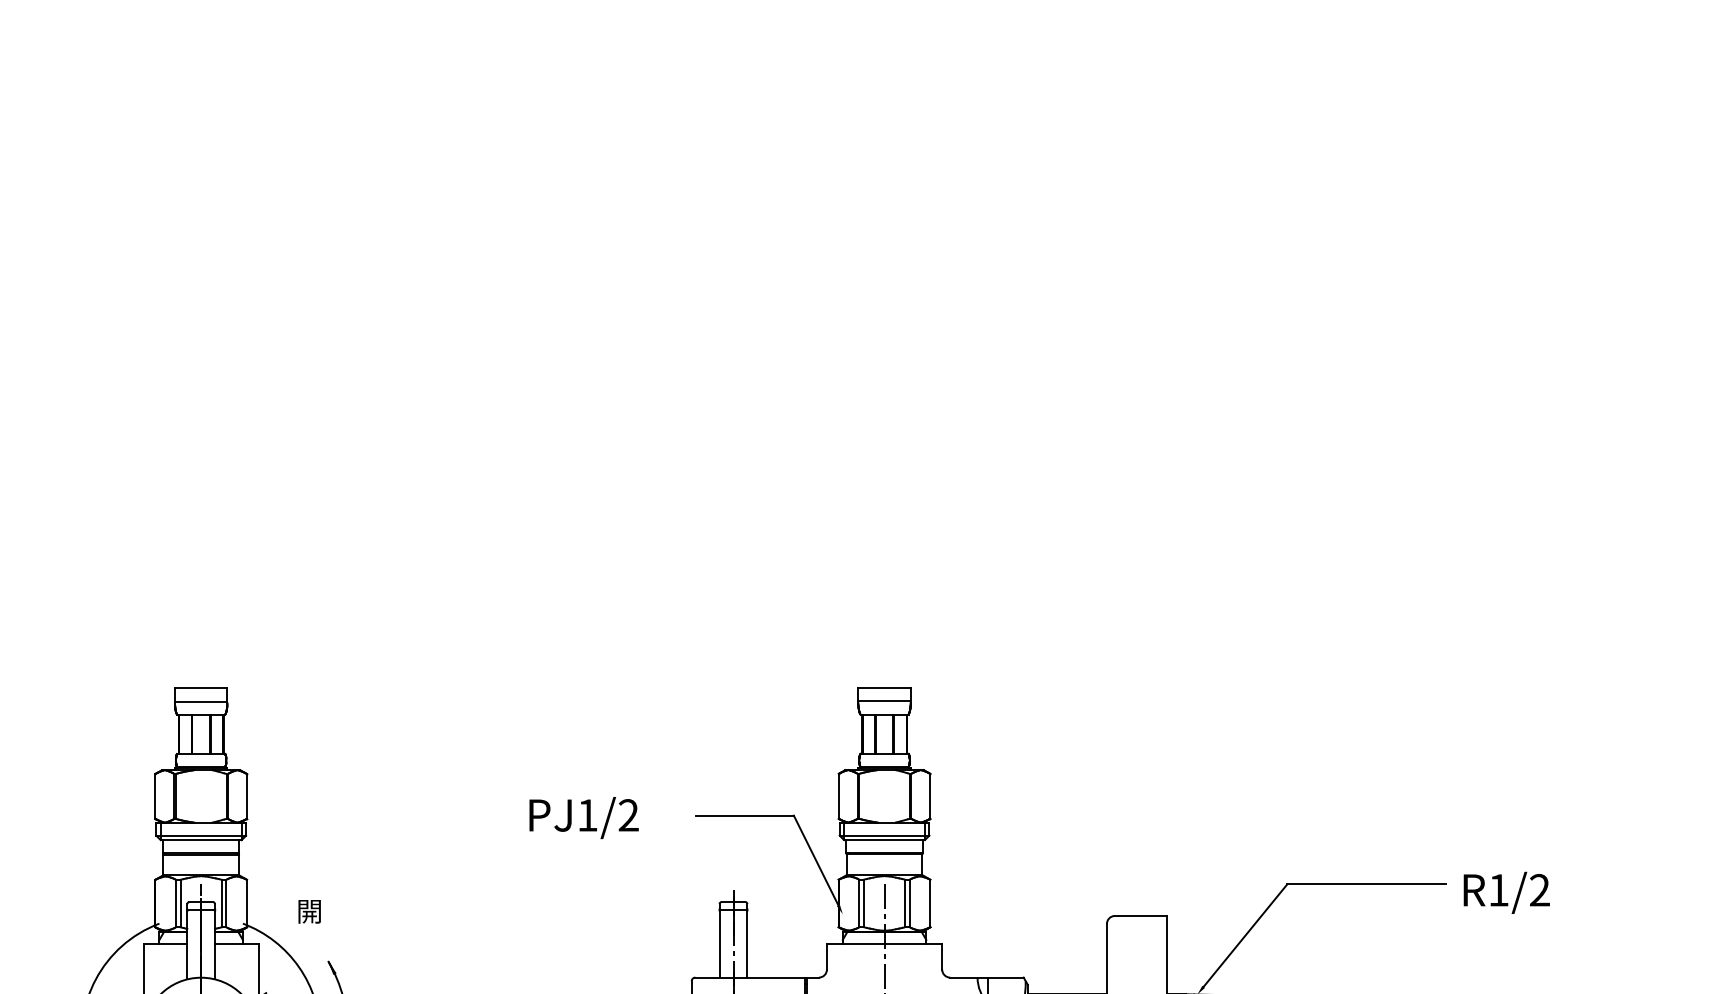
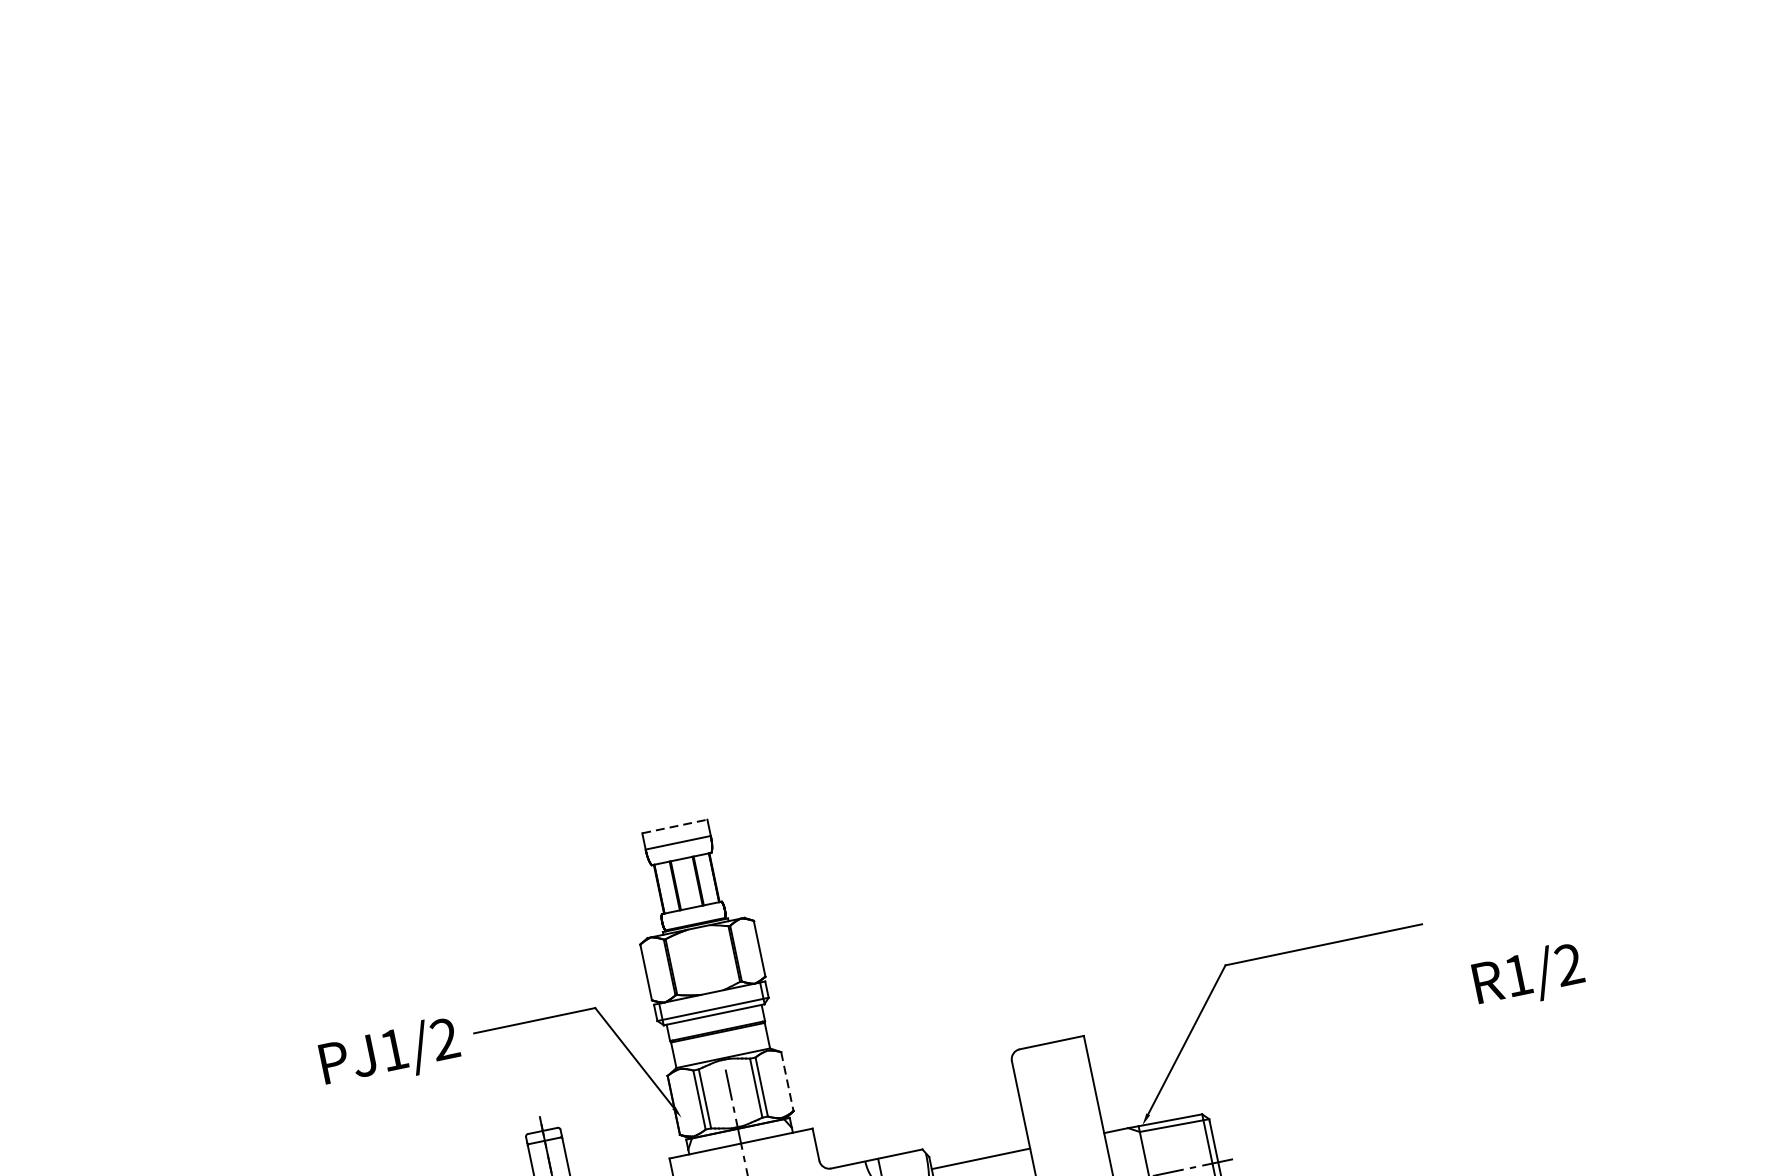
line: (885, 688) -> (676, 826), solid -> dashed
text: (583, 818) -> (389, 1054), moved
text: (1506, 892) -> (1528, 976), moved
line: (930, 903) -> (787, 1081), solid -> dashed

